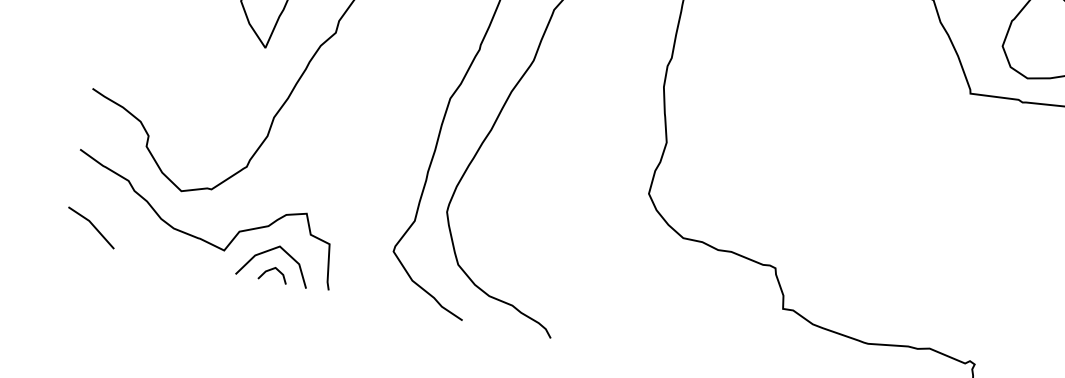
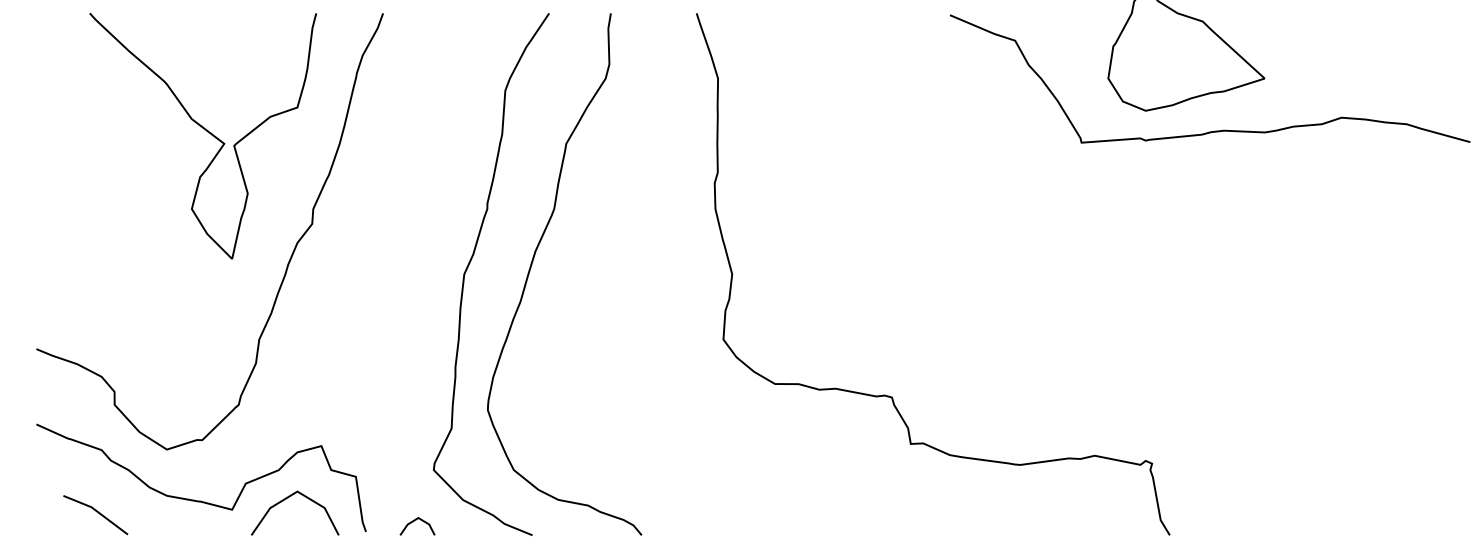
line: (92, 225) -> (96, 512), moved
line: (270, 270) -> (413, 522), moved

